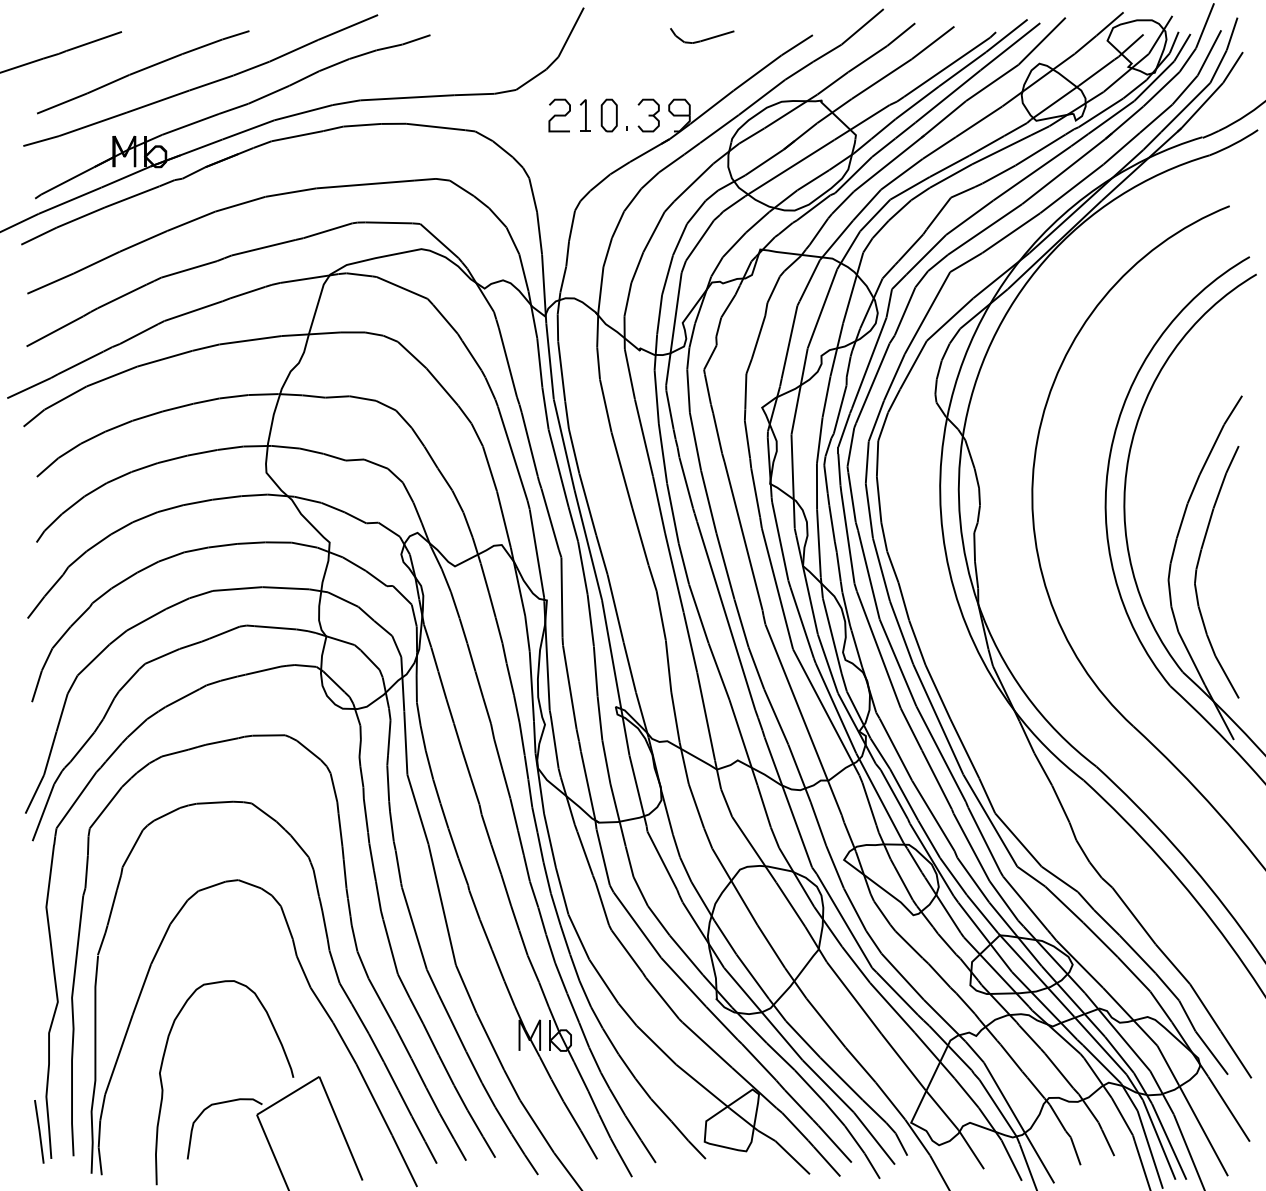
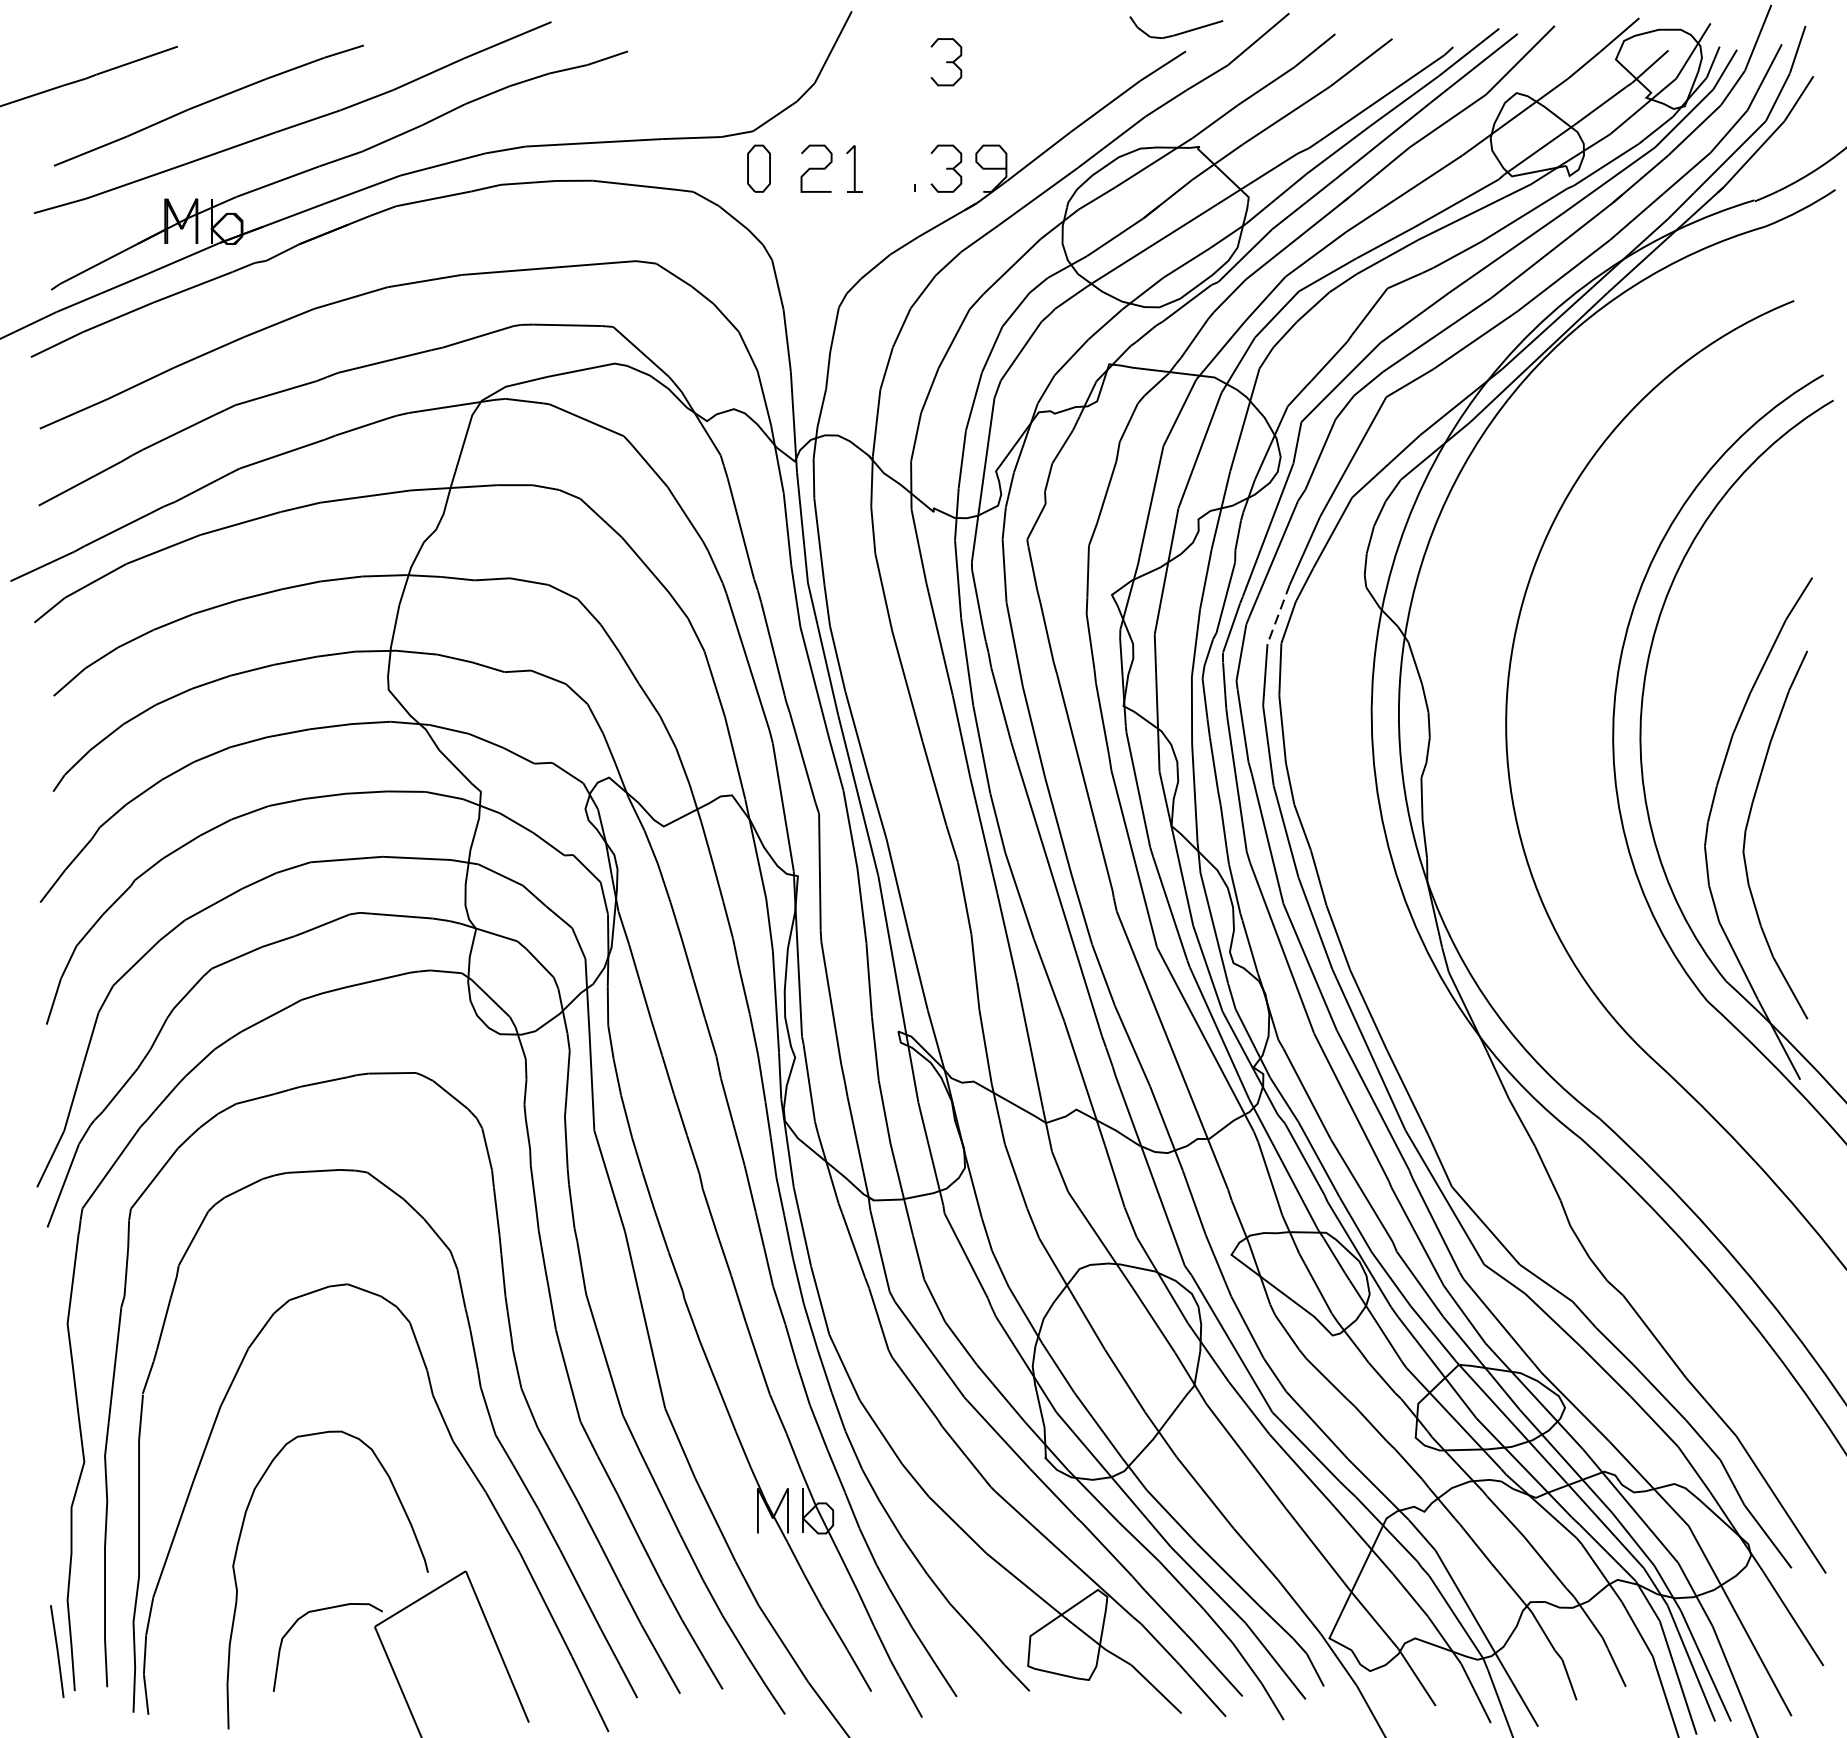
part: (702, 35) -> (1176, 27), moved
part: (648, 42) -> (946, 62), added
part: (608, 115) -> (757, 168), moved
line: (876, 421) -> (1278, 615), solid -> dashed

